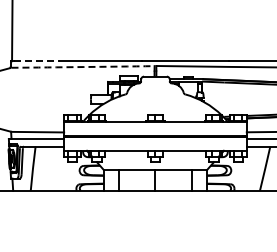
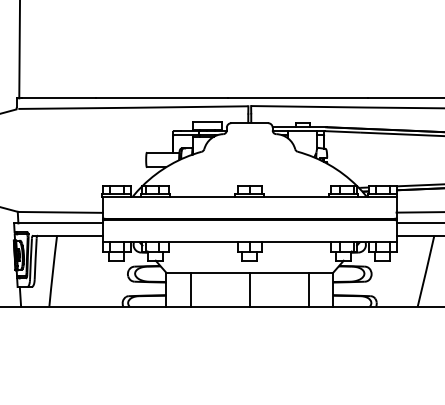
line: (36, 61) -> (58, 98), dashed -> solid
arc: (83, 67) -> (134, 108), dashed -> solid

